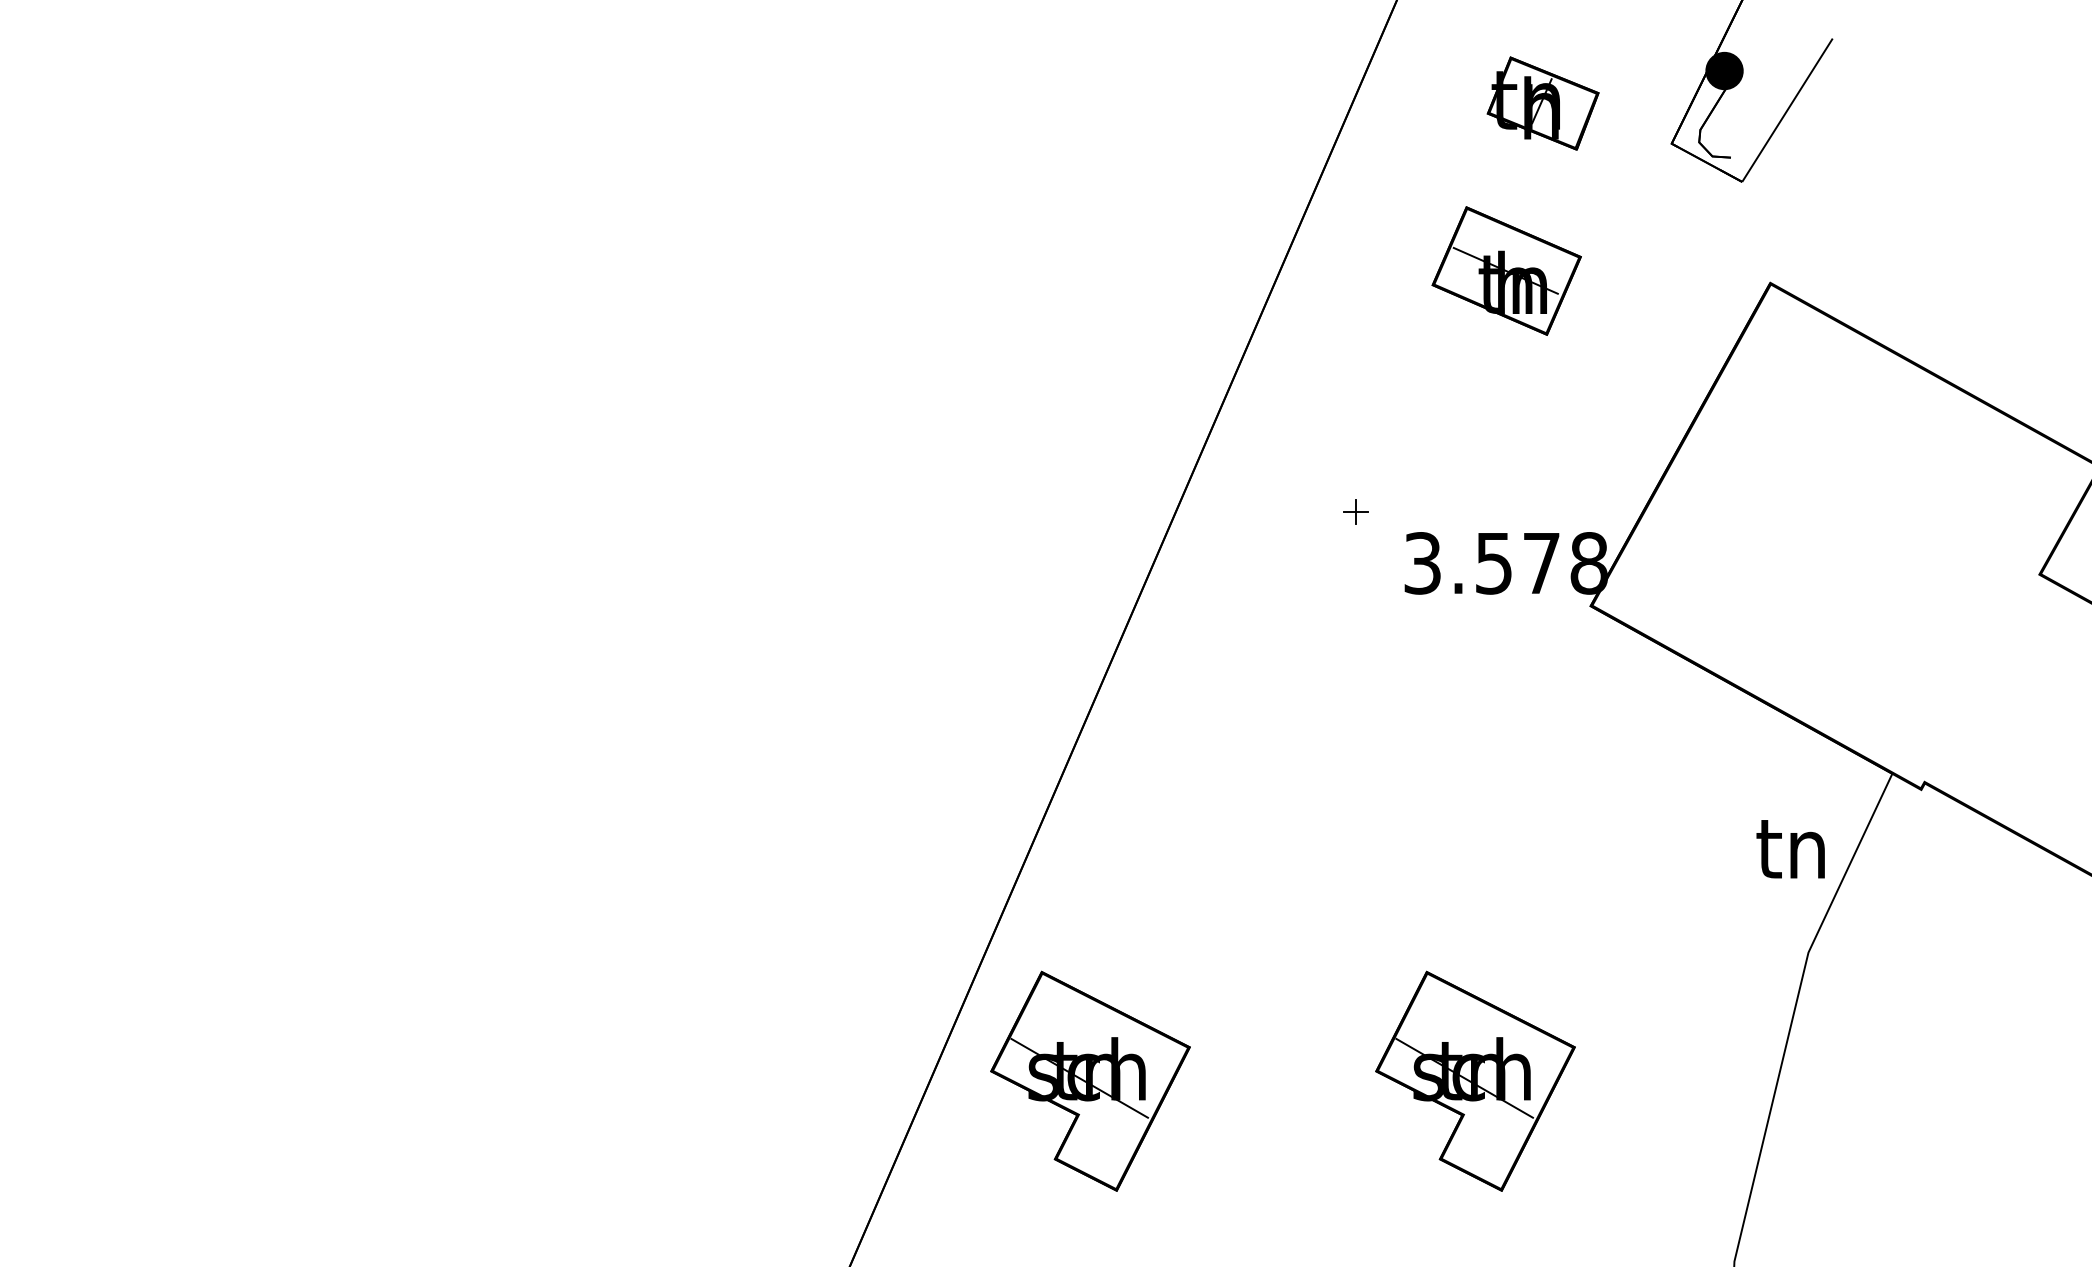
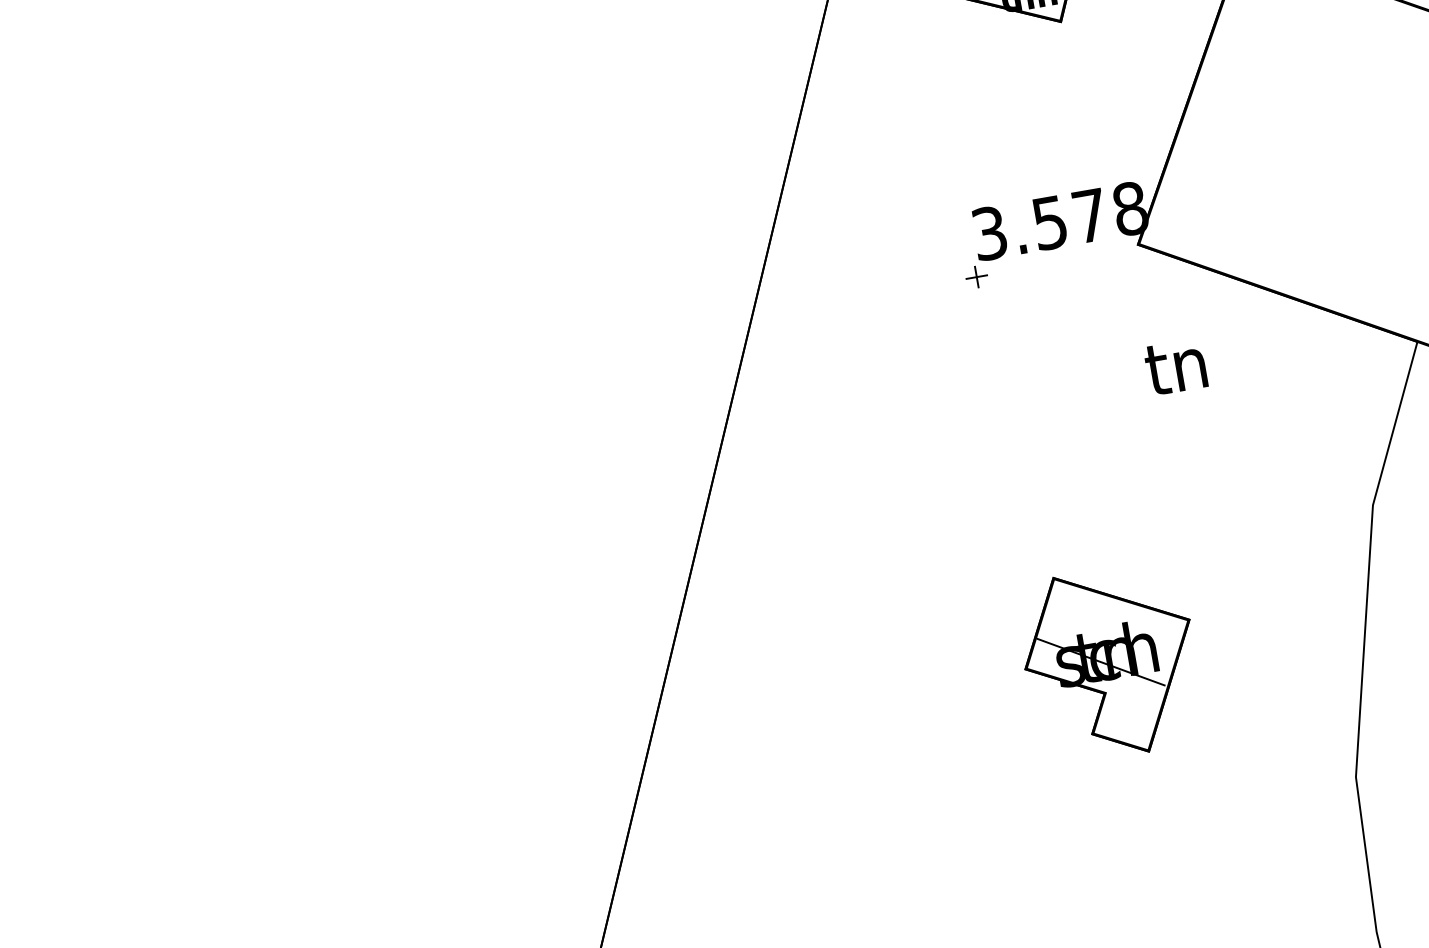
part: (1355, 511) -> (976, 276), moved
text: (1790, 849) -> (1175, 367), moved
part: (1090, 1080) -> (785, 719), removed

